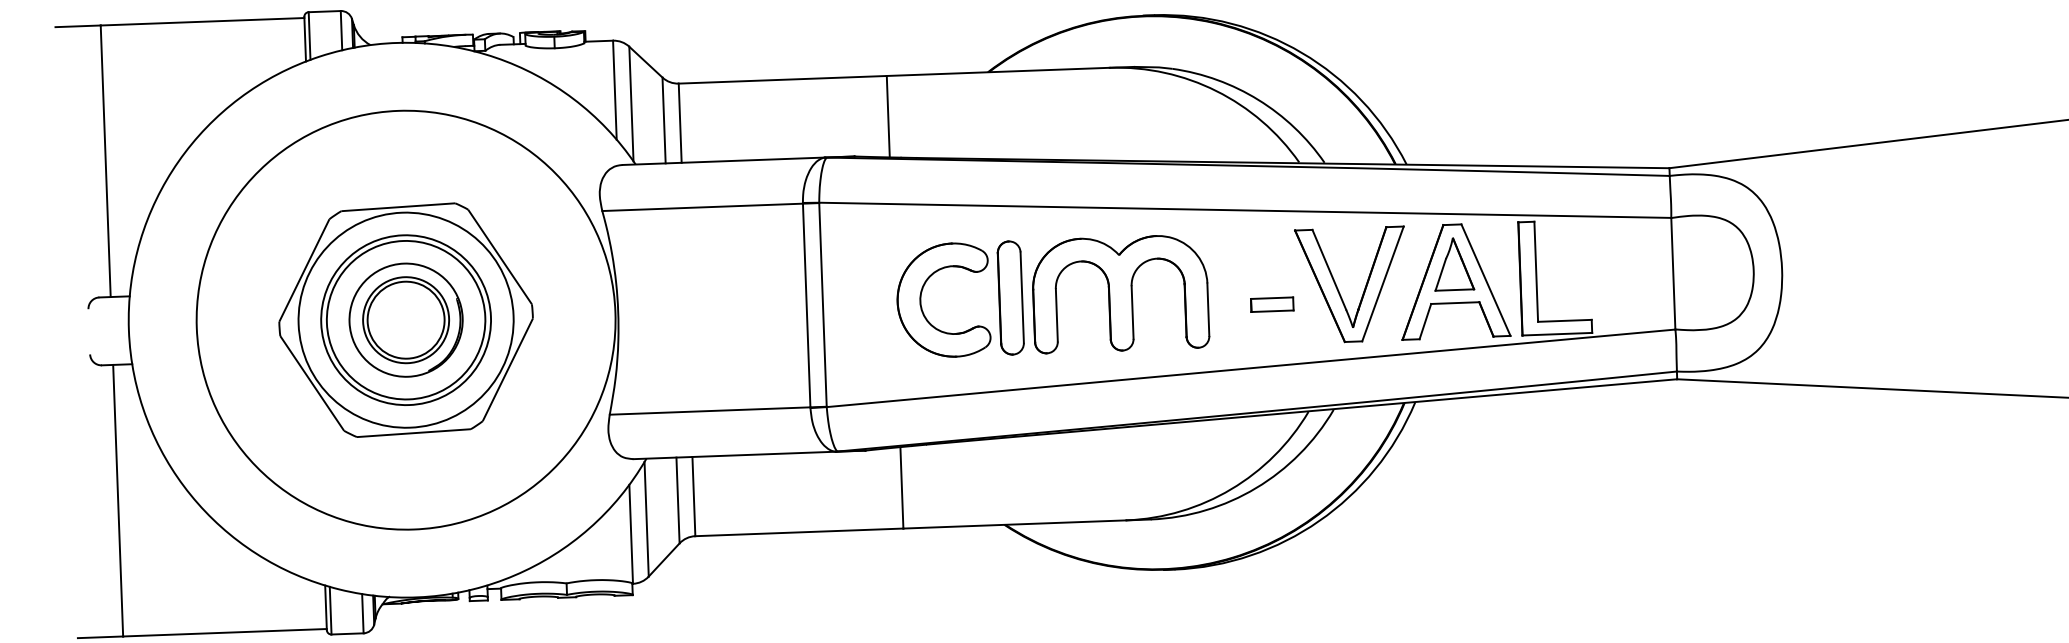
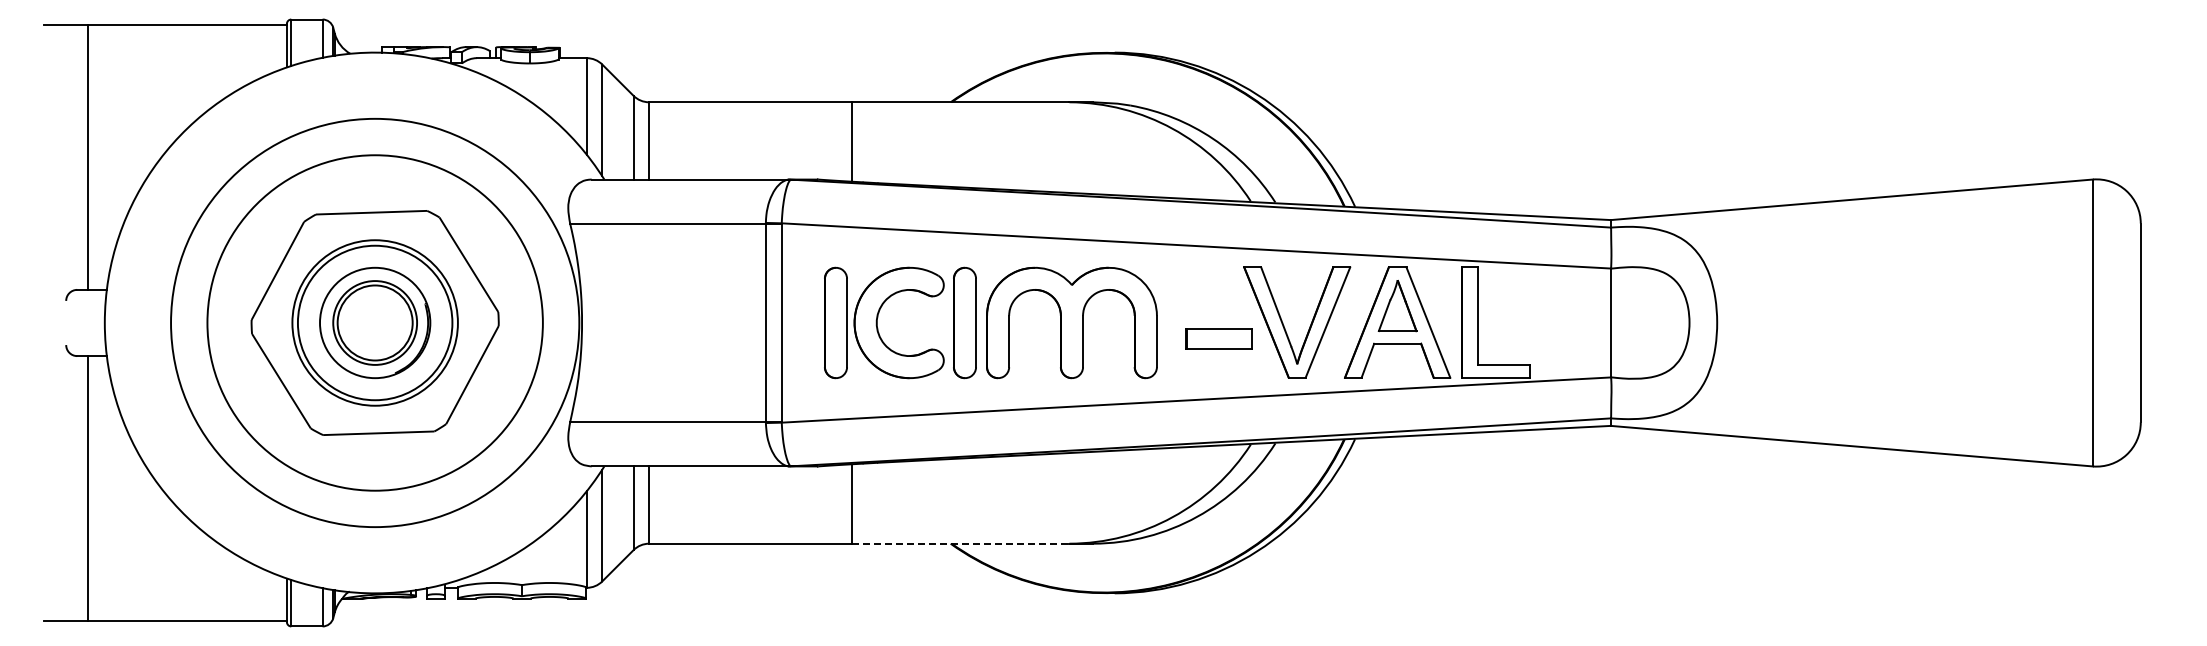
part: (878, 302) -> (835, 322), added
part: (1272, 304) -> (1219, 338), size x1.6
circle: (406, 319) -> (375, 322), size x1.6
line: (1014, 524) -> (960, 543), solid -> dashed

